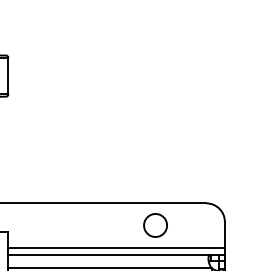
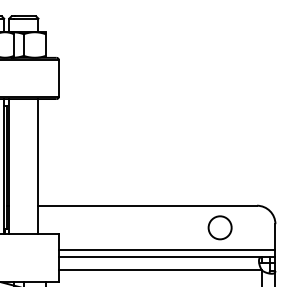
circle: (154, 225) -> (219, 227), moved

